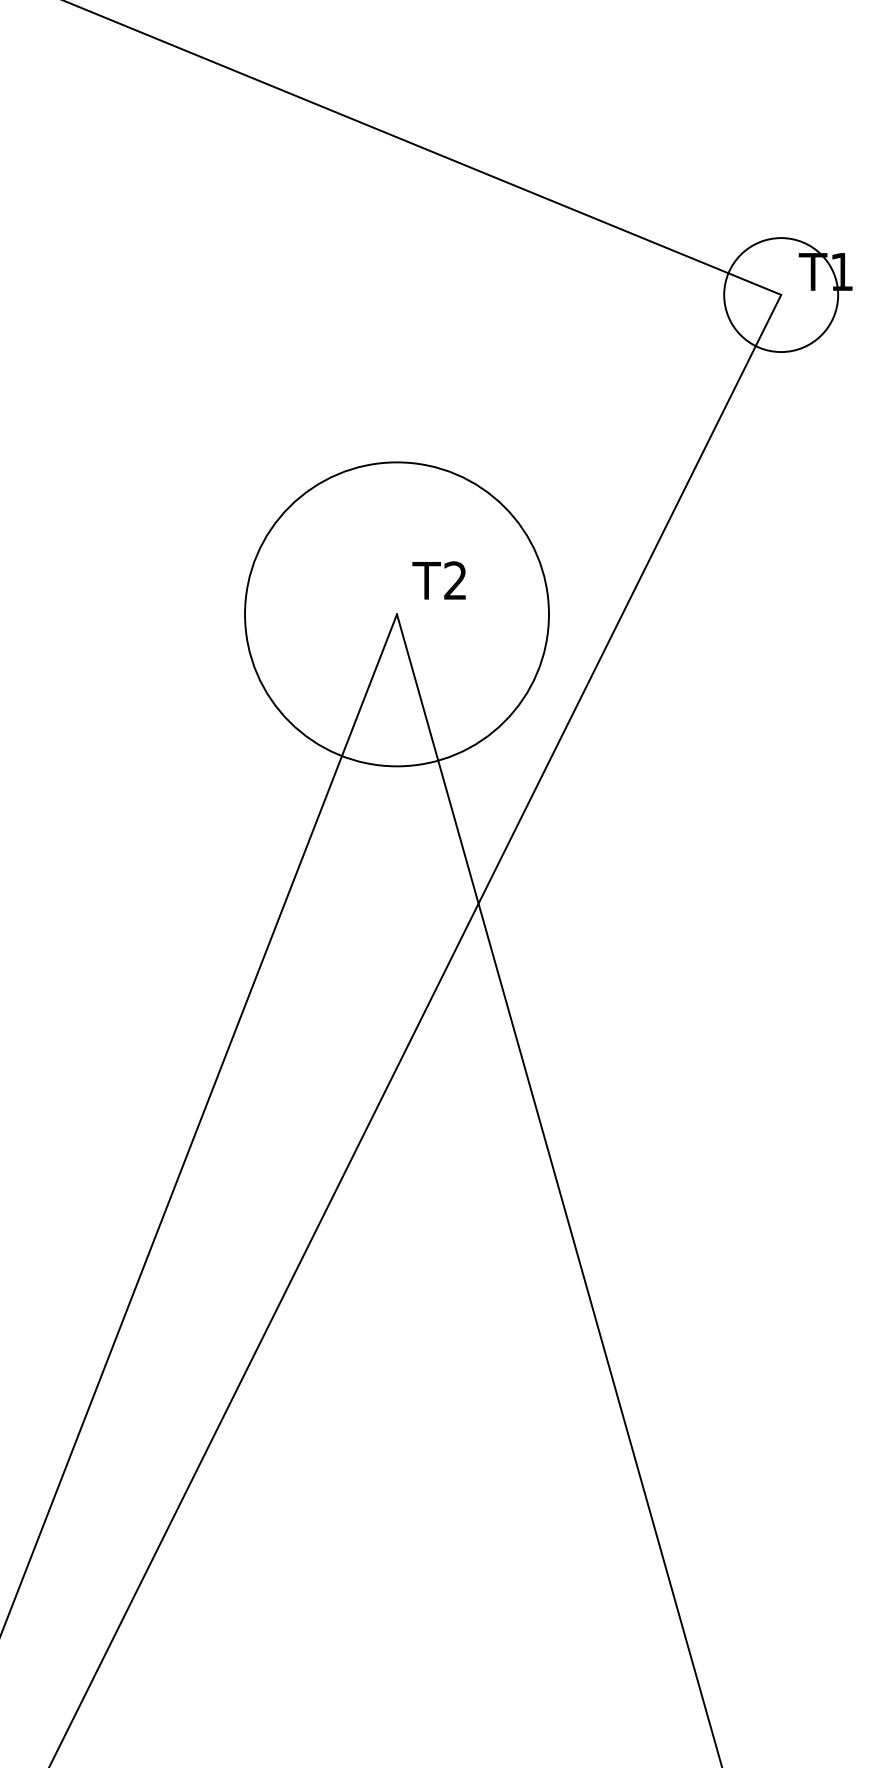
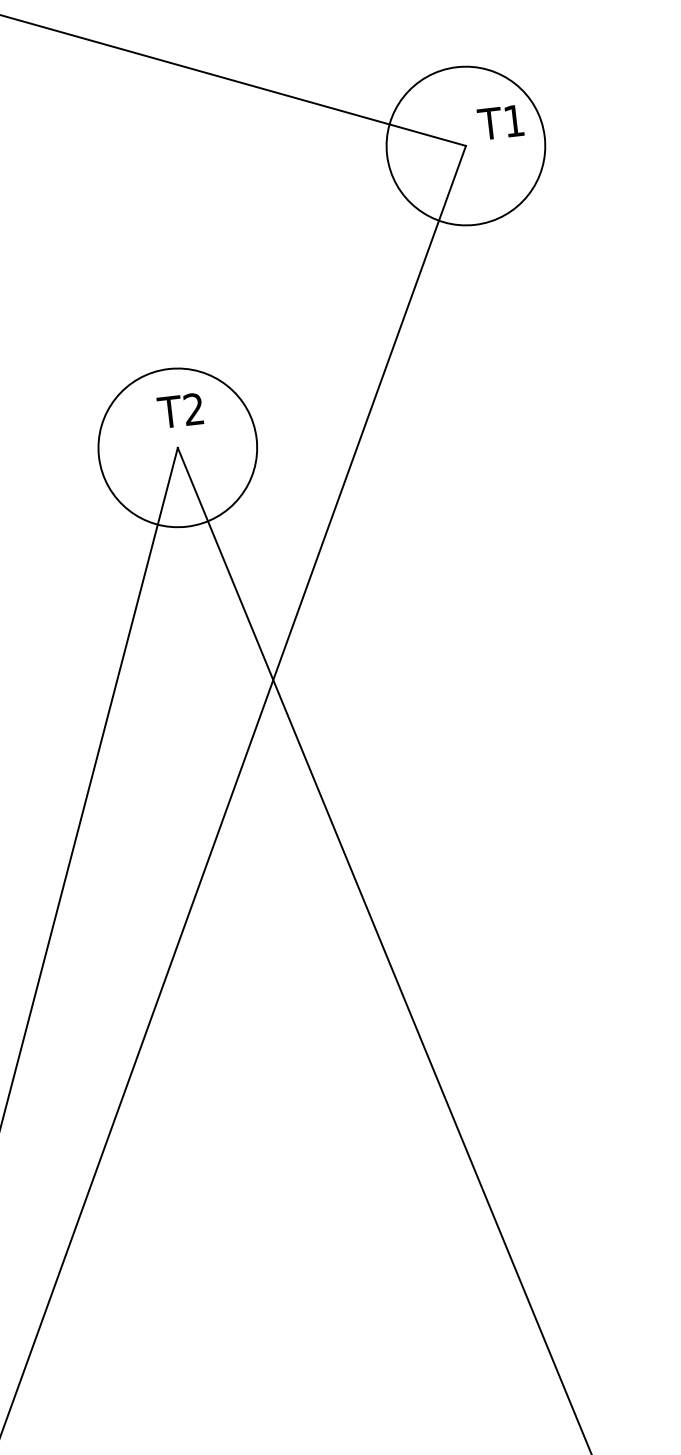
circle: (781, 295) -> (466, 146), size x1.67
text: (438, 580) -> (179, 410), moved
circle: (396, 614) -> (177, 448), size x0.62

